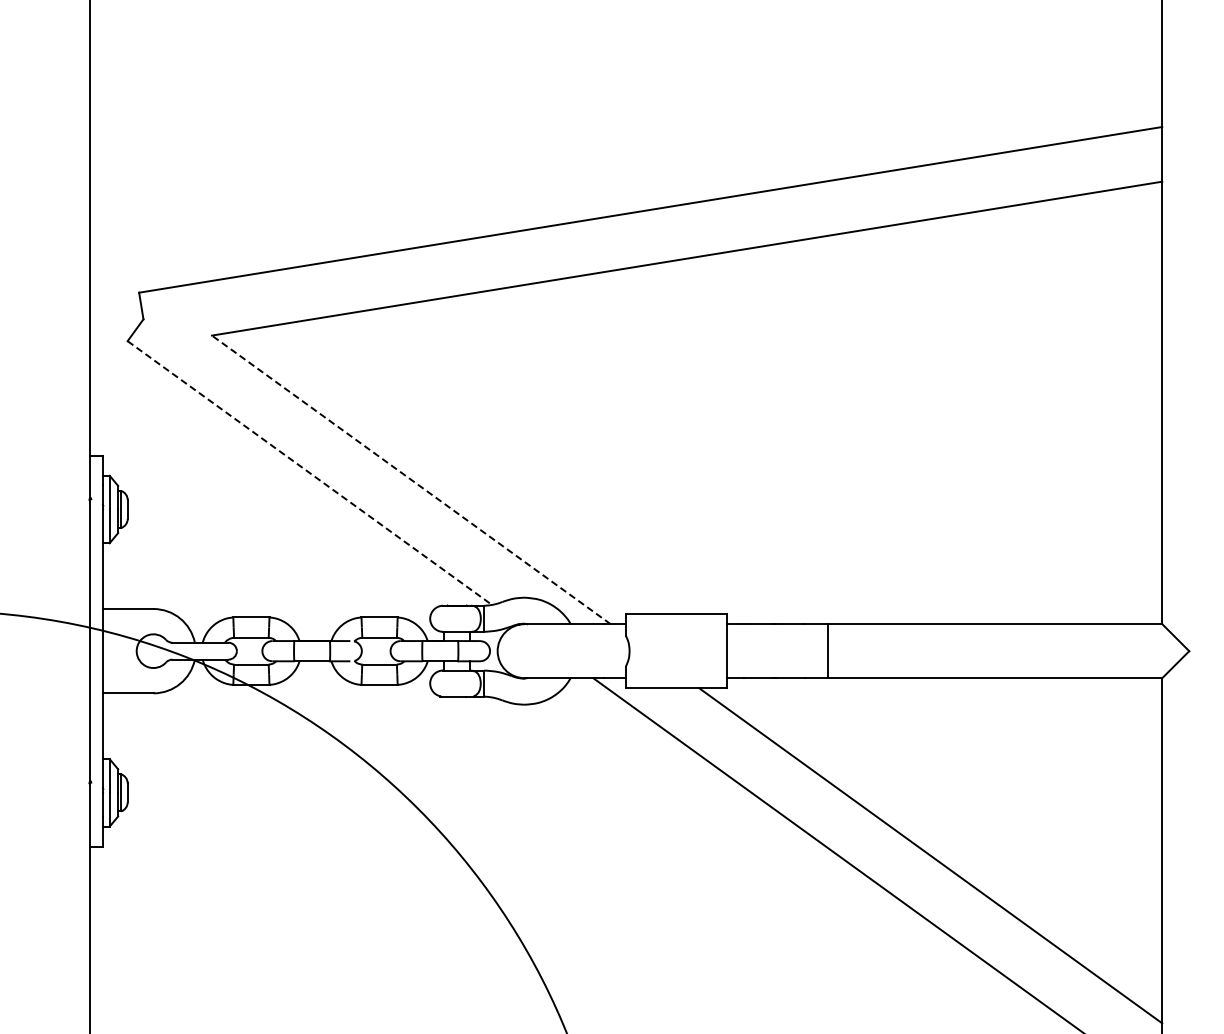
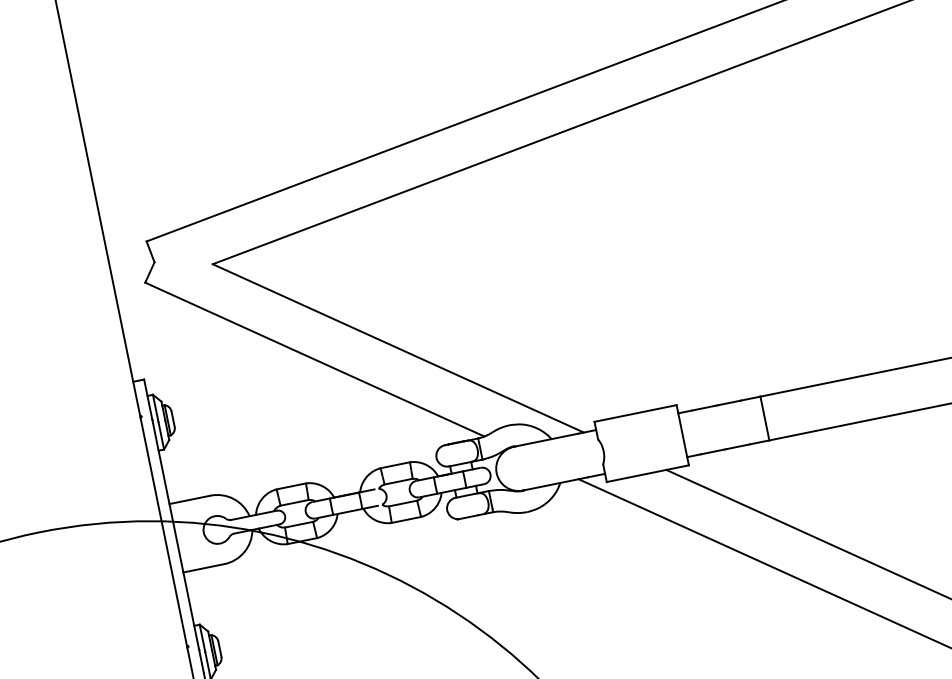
line: (309, 473) -> (314, 360), dashed -> solid
line: (410, 479) -> (397, 348), dashed -> solid

